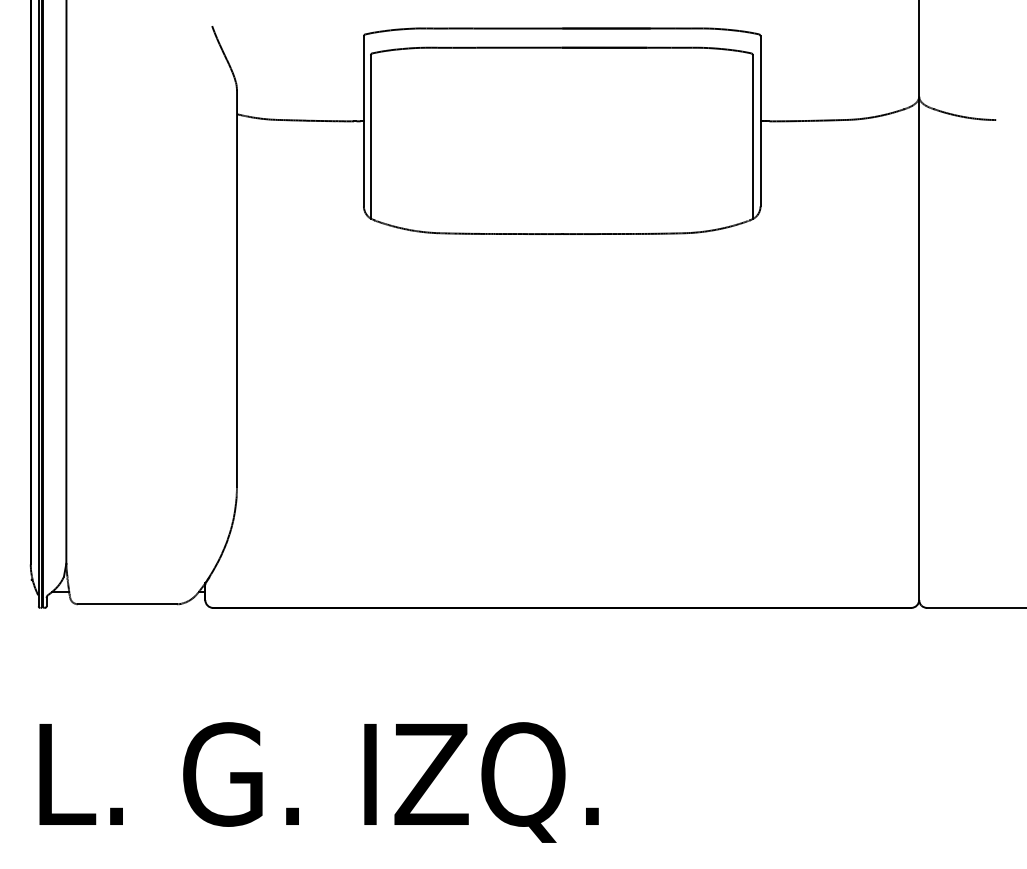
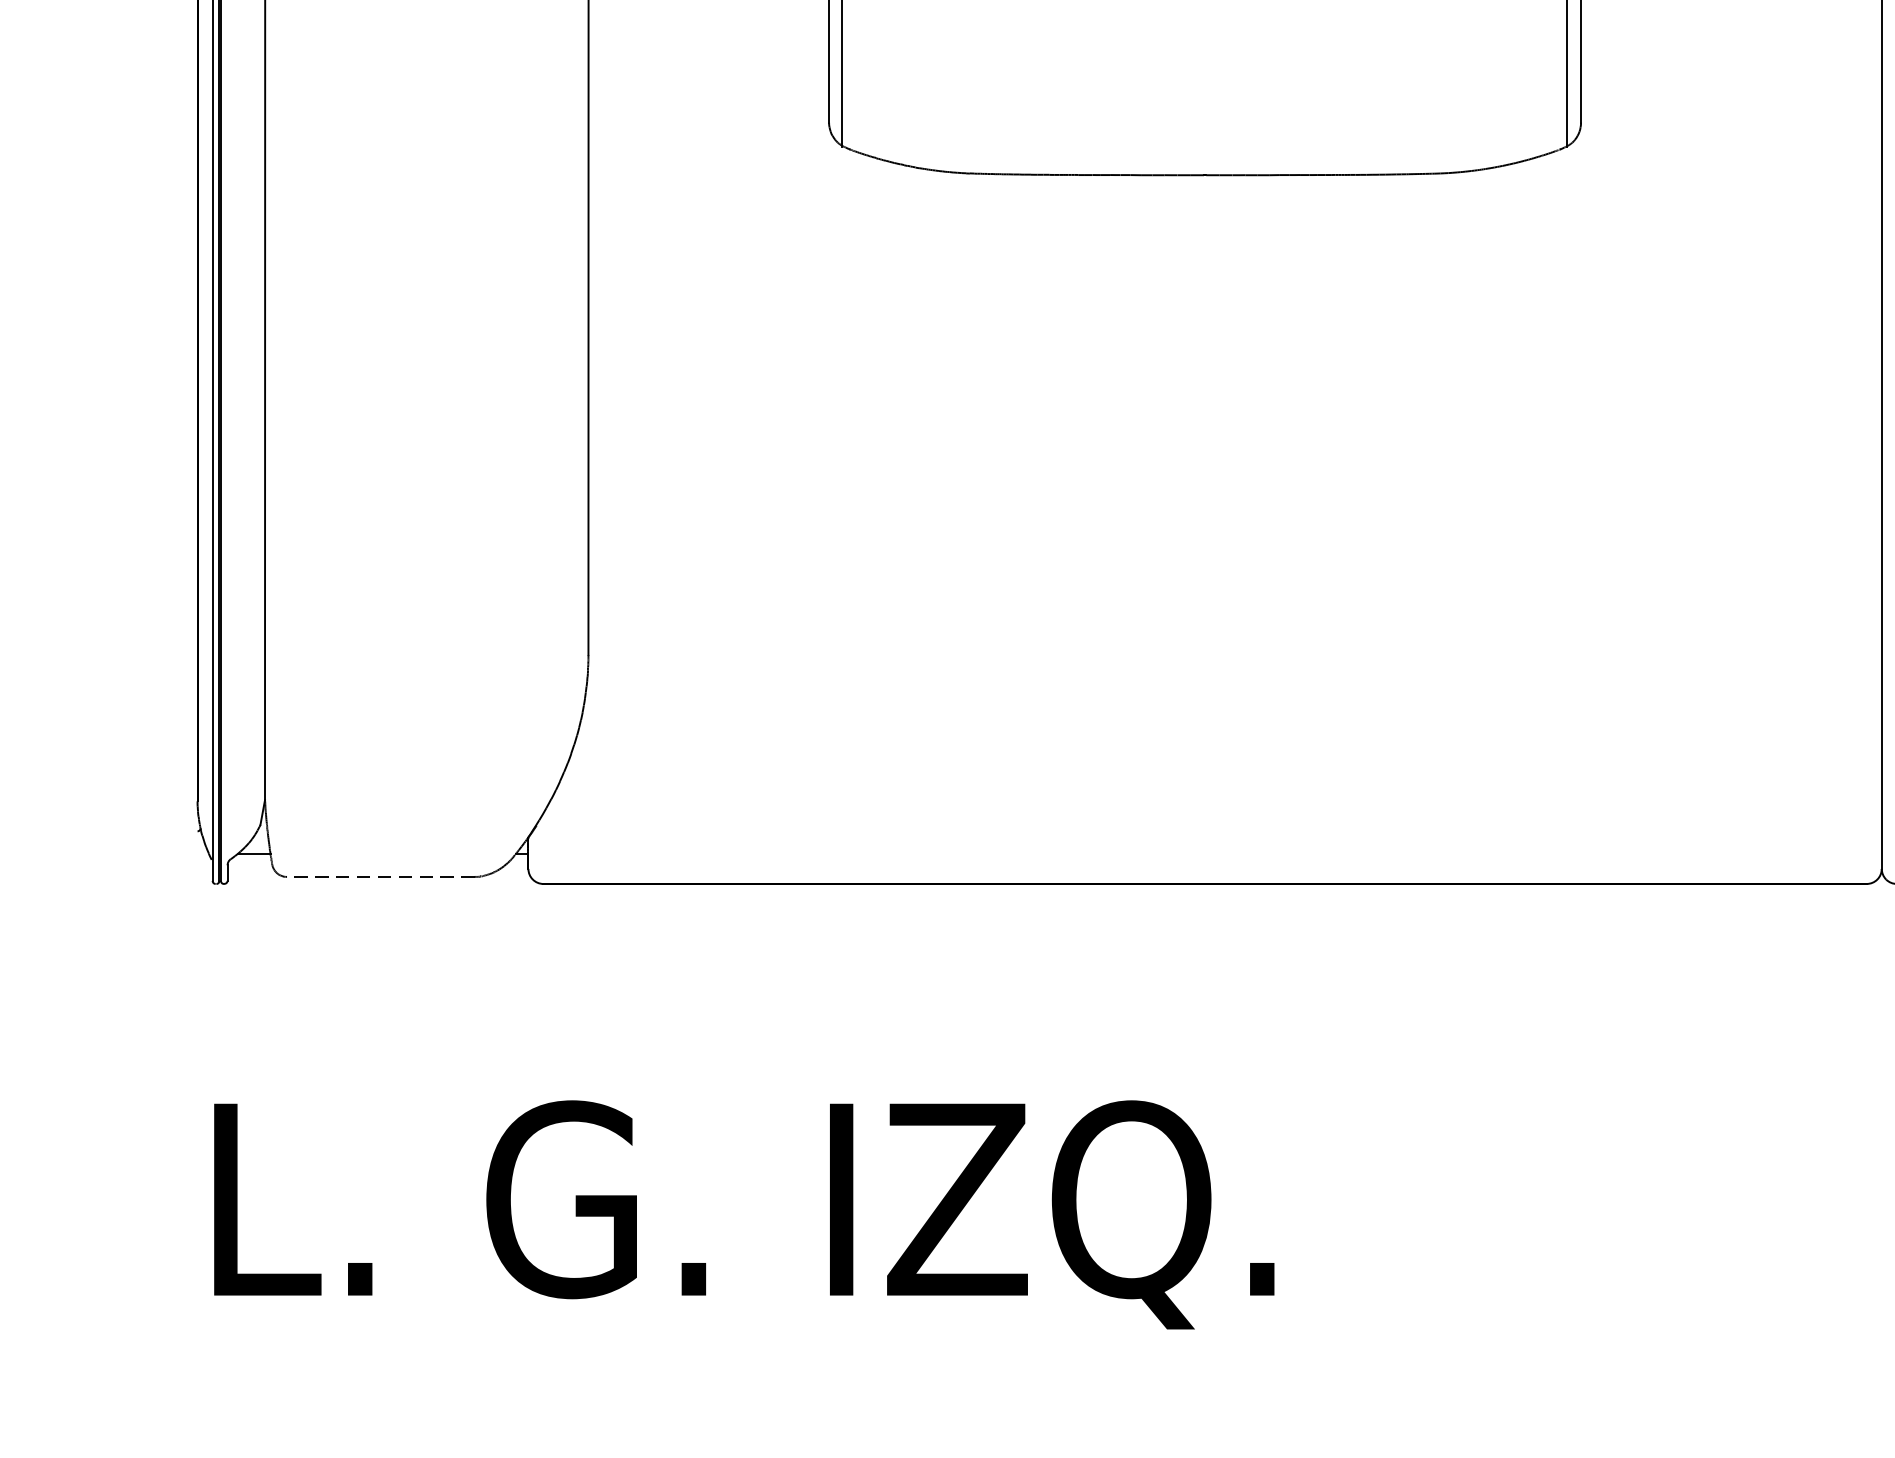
line: (126, 604) -> (379, 877), solid -> dashed

